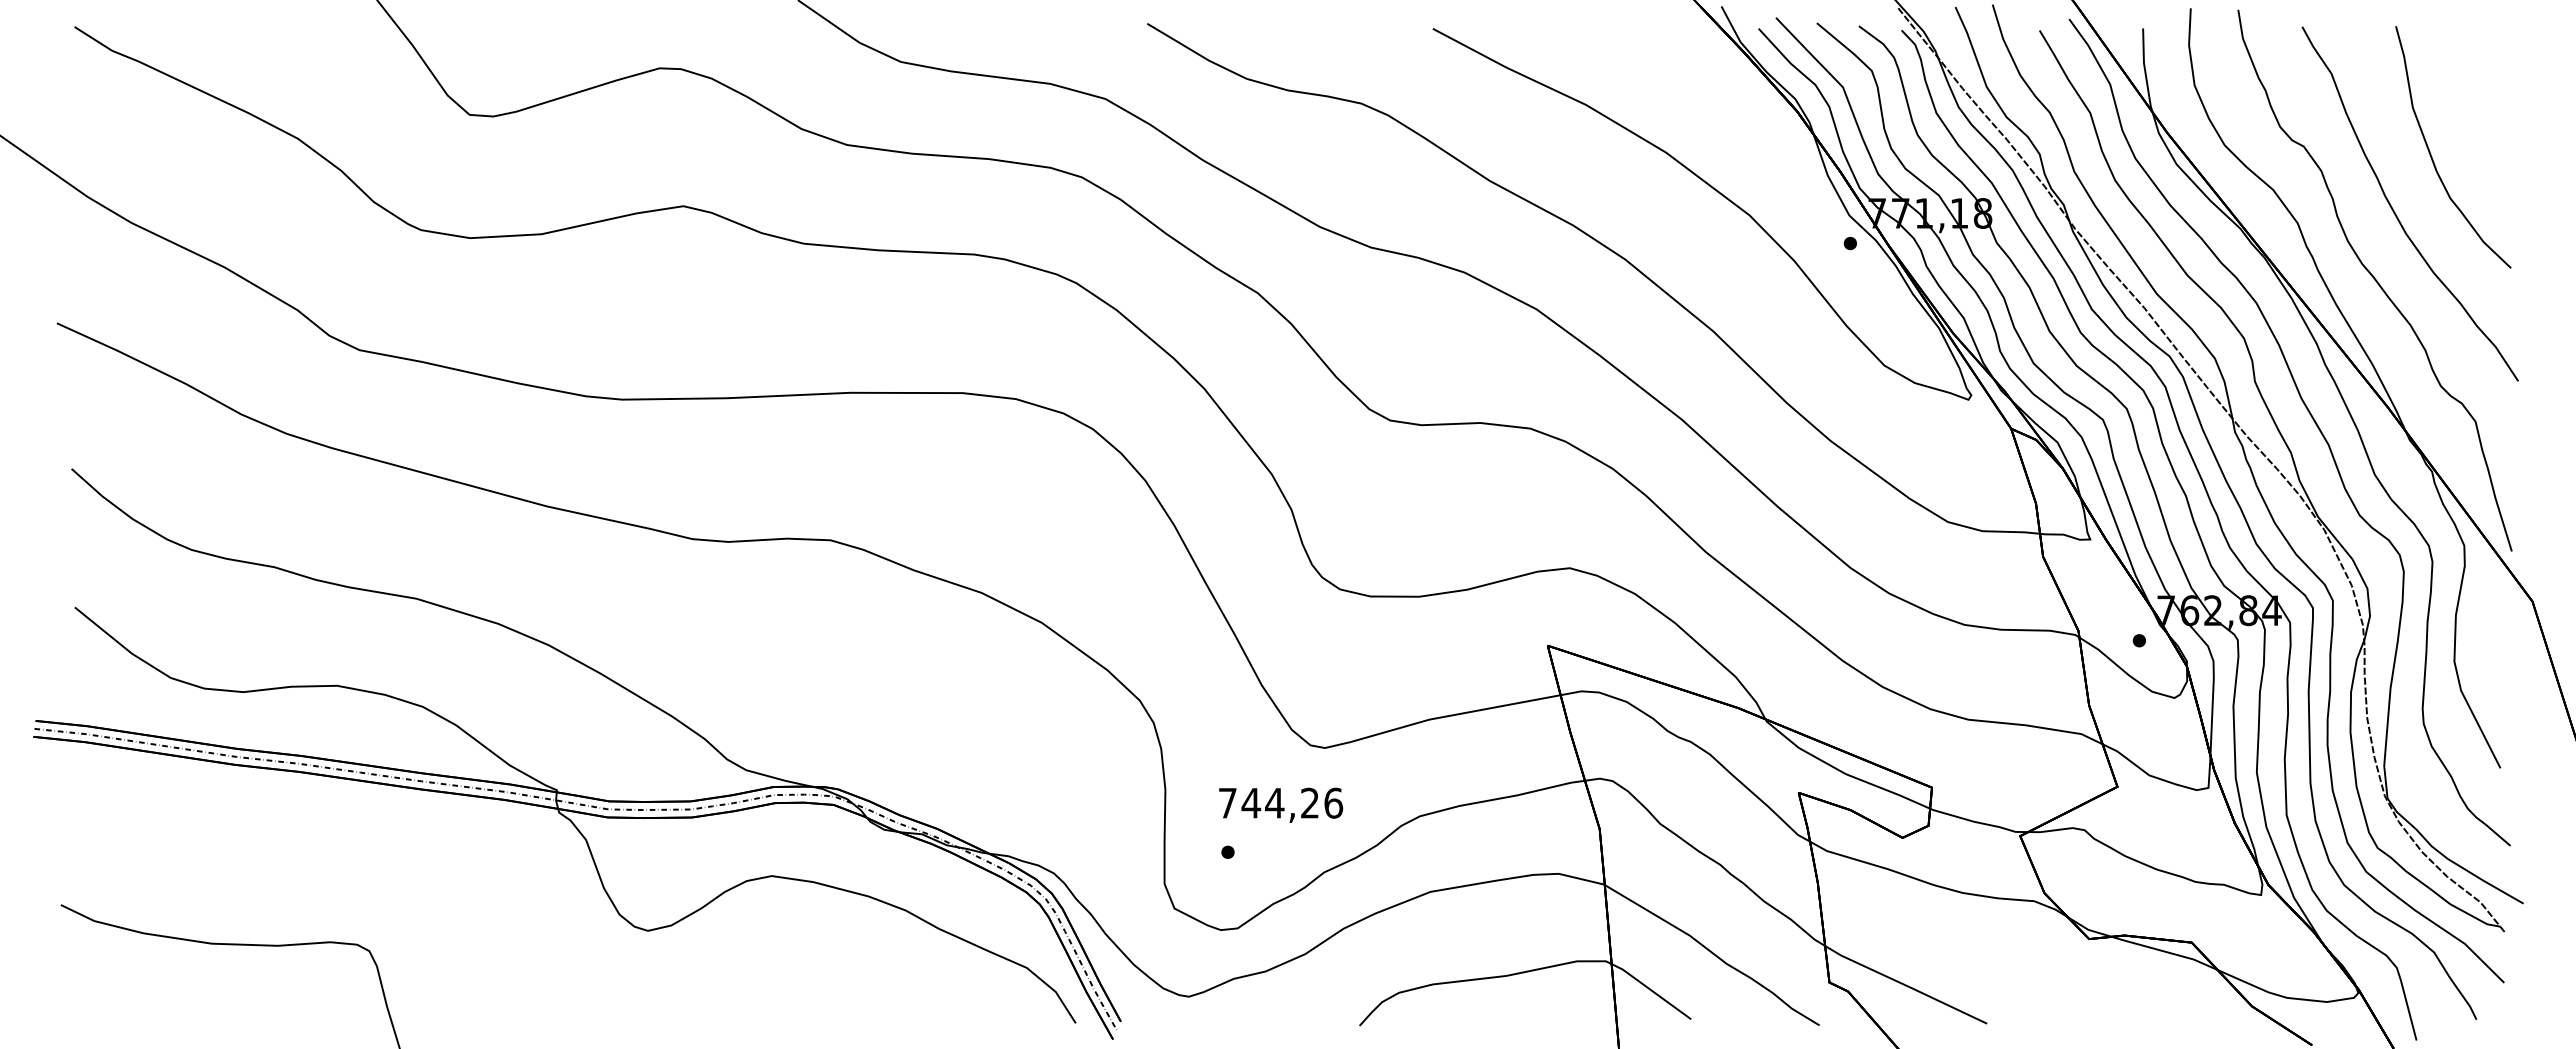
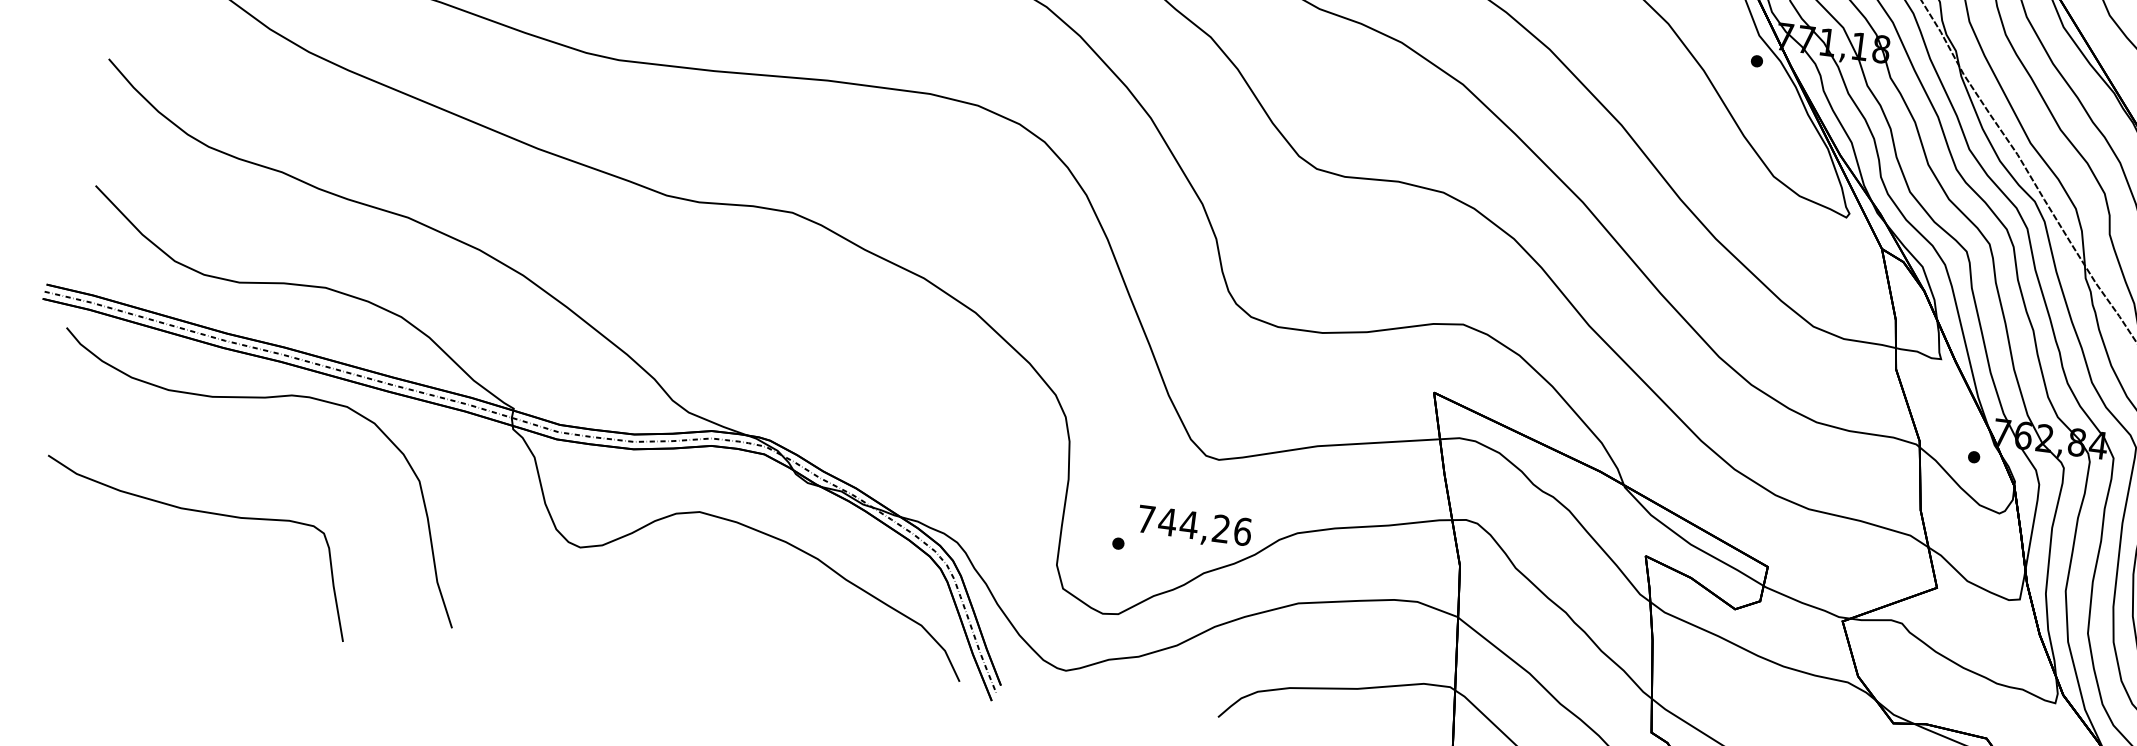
text: (1281, 804) -> (1195, 526), moved
curve: (282, 814) -> (260, 398), added

